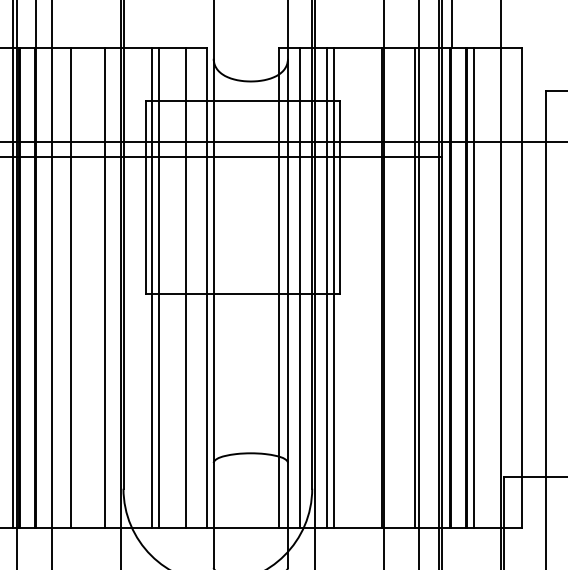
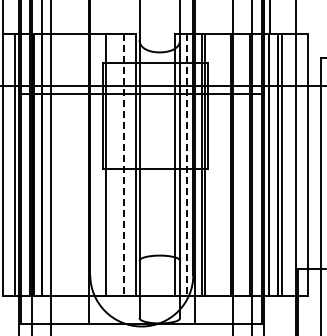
line: (70, 288) -> (61, 165), removed
line: (103, 288) -> (79, 165), removed
line: (158, 288) -> (109, 165), removed
line: (186, 288) -> (124, 165), solid -> dashed
line: (299, 288) -> (186, 165), solid -> dashed

